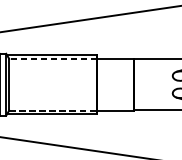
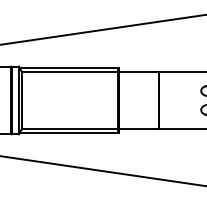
line: (52, 59) -> (69, 72), dashed -> solid
line: (53, 110) -> (70, 128), dashed -> solid

